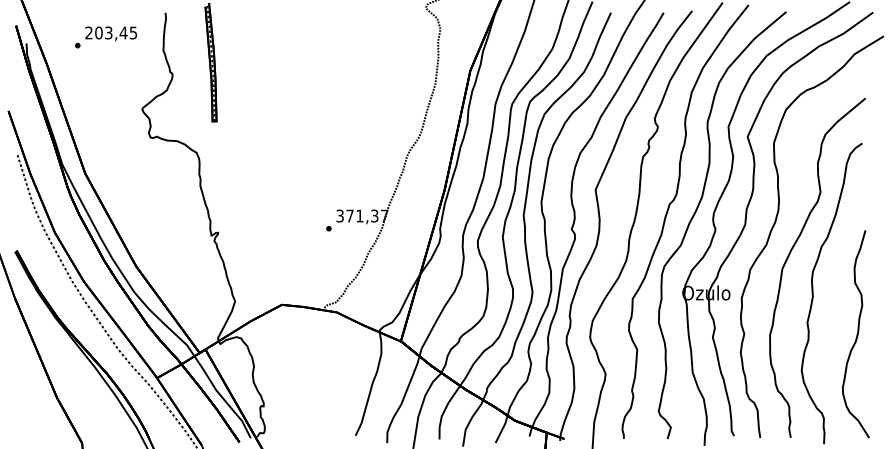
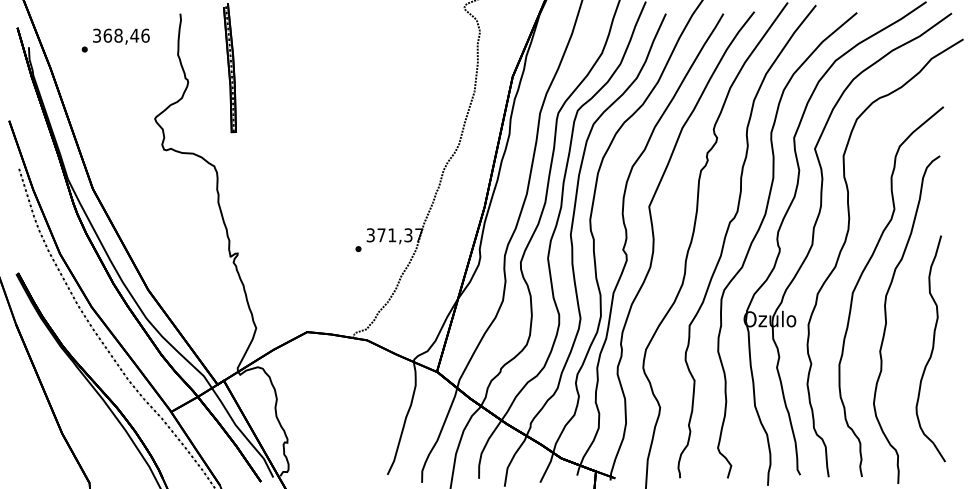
text: (111, 32) -> (121, 35), 203,45 -> 368,46
curve: (856, 334) -> (931, 349), moved

